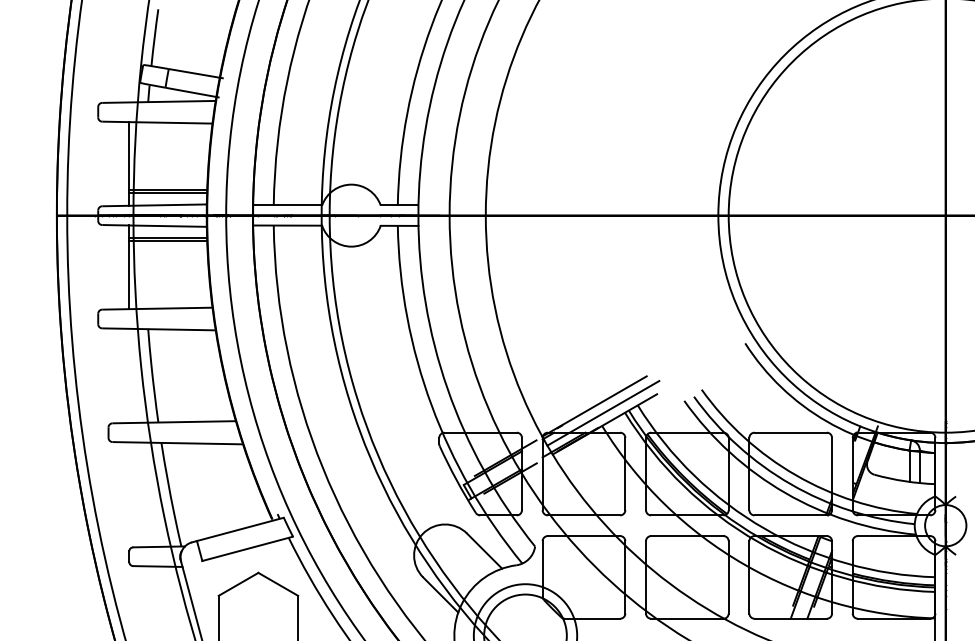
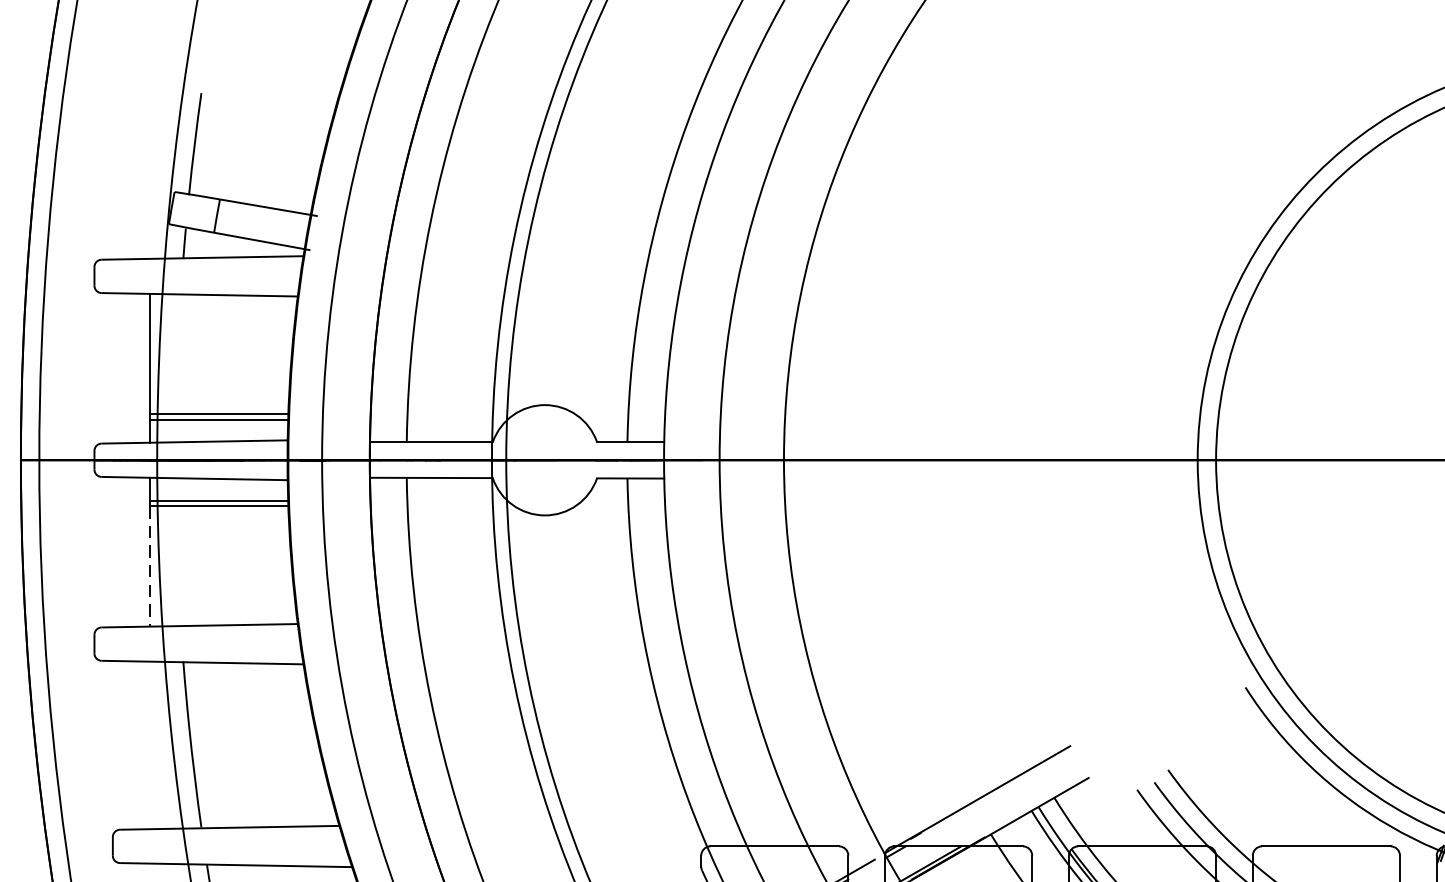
line: (129, 275) -> (150, 566), solid -> dashed
line: (603, 413) -> (993, 812), removed

